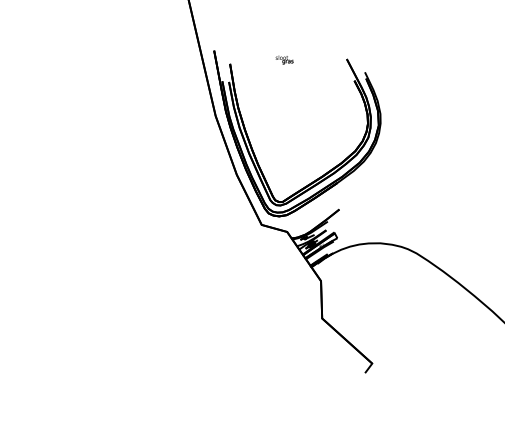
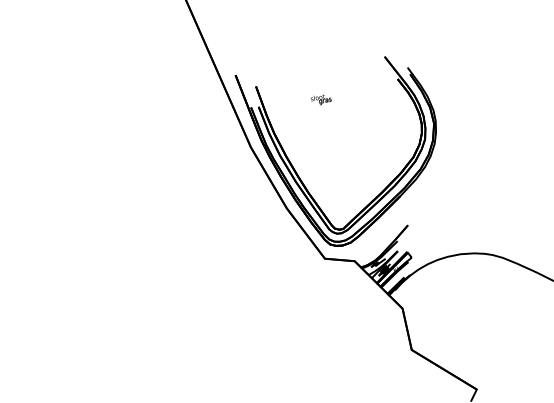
text: (284, 59) -> (320, 99), moved

